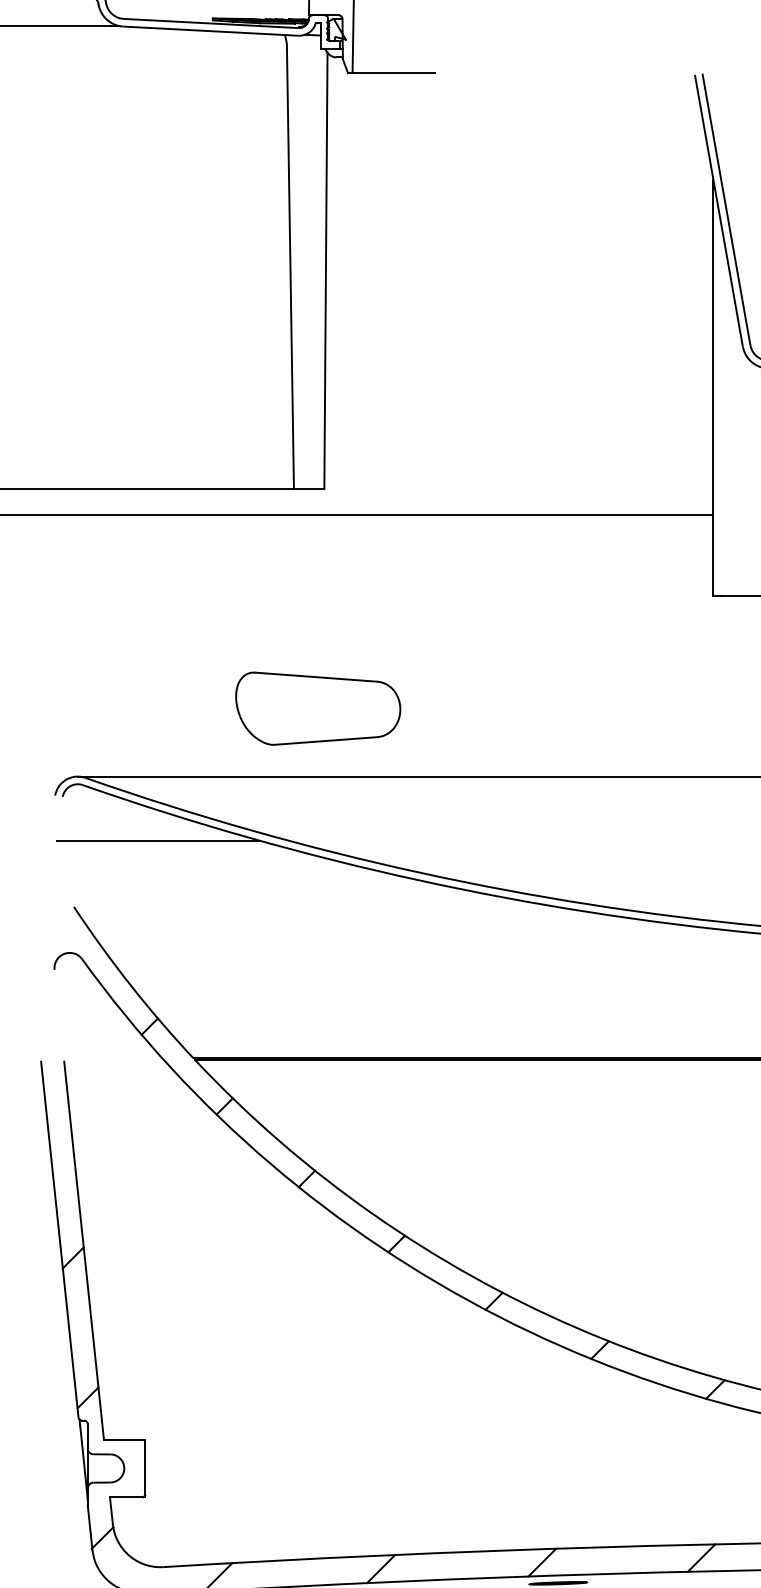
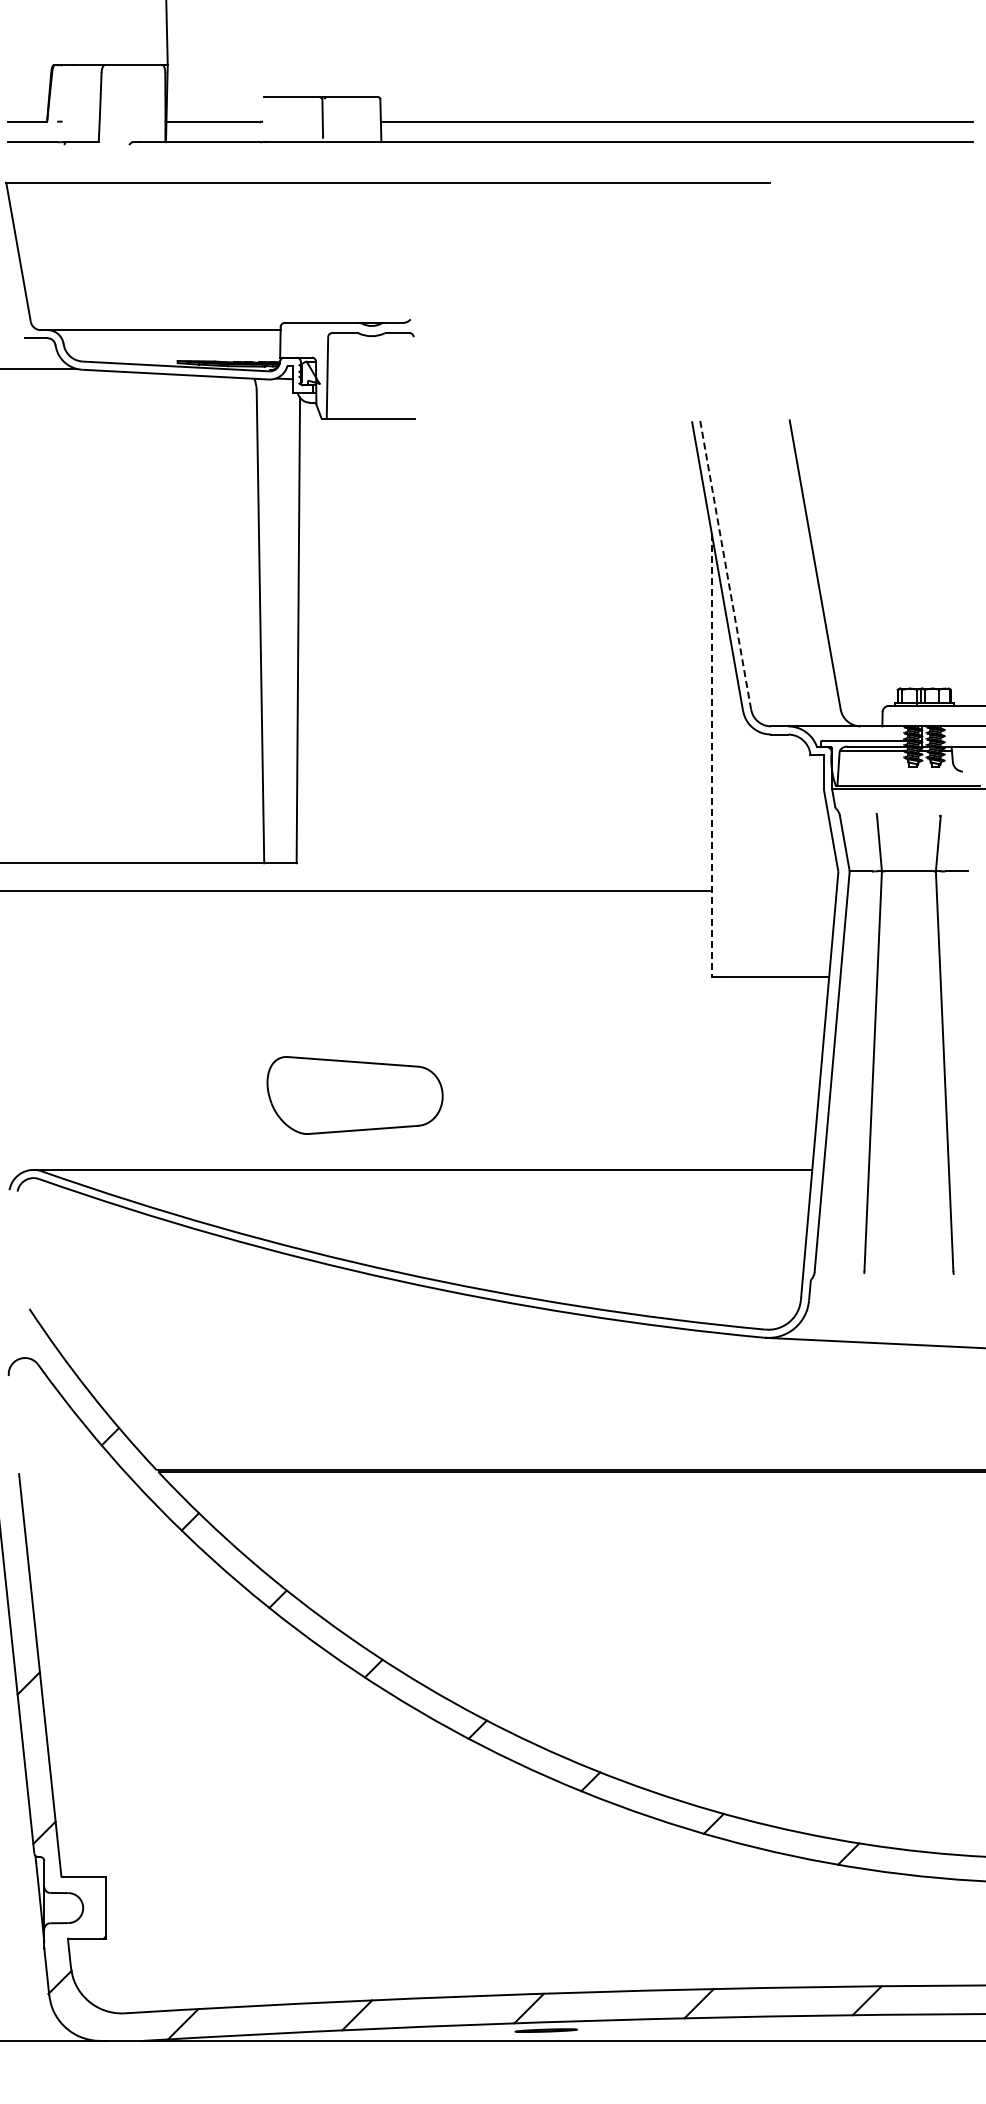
line: (726, 209) -> (725, 564), solid -> dashed
line: (713, 388) -> (711, 755), solid -> dashed
part: (317, 708) -> (354, 1095), moved
line: (158, 840) -> (119, 1238), removed

